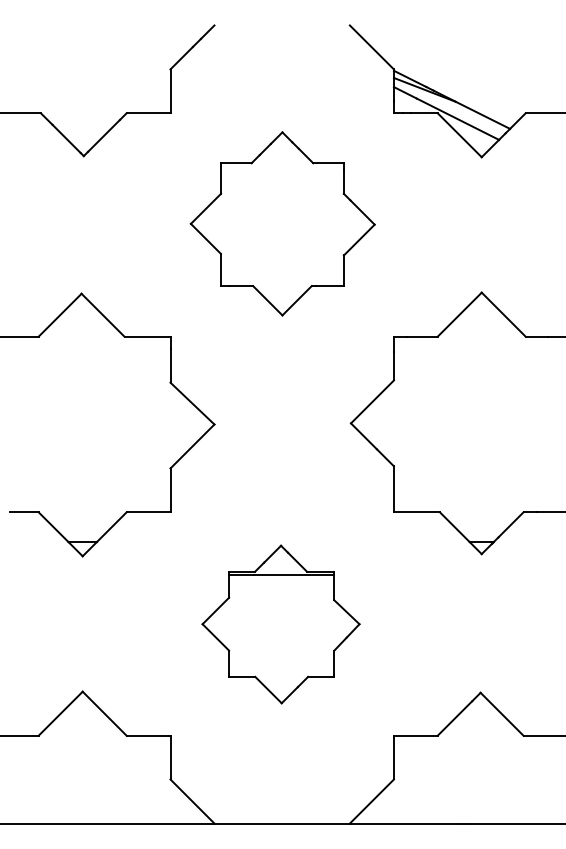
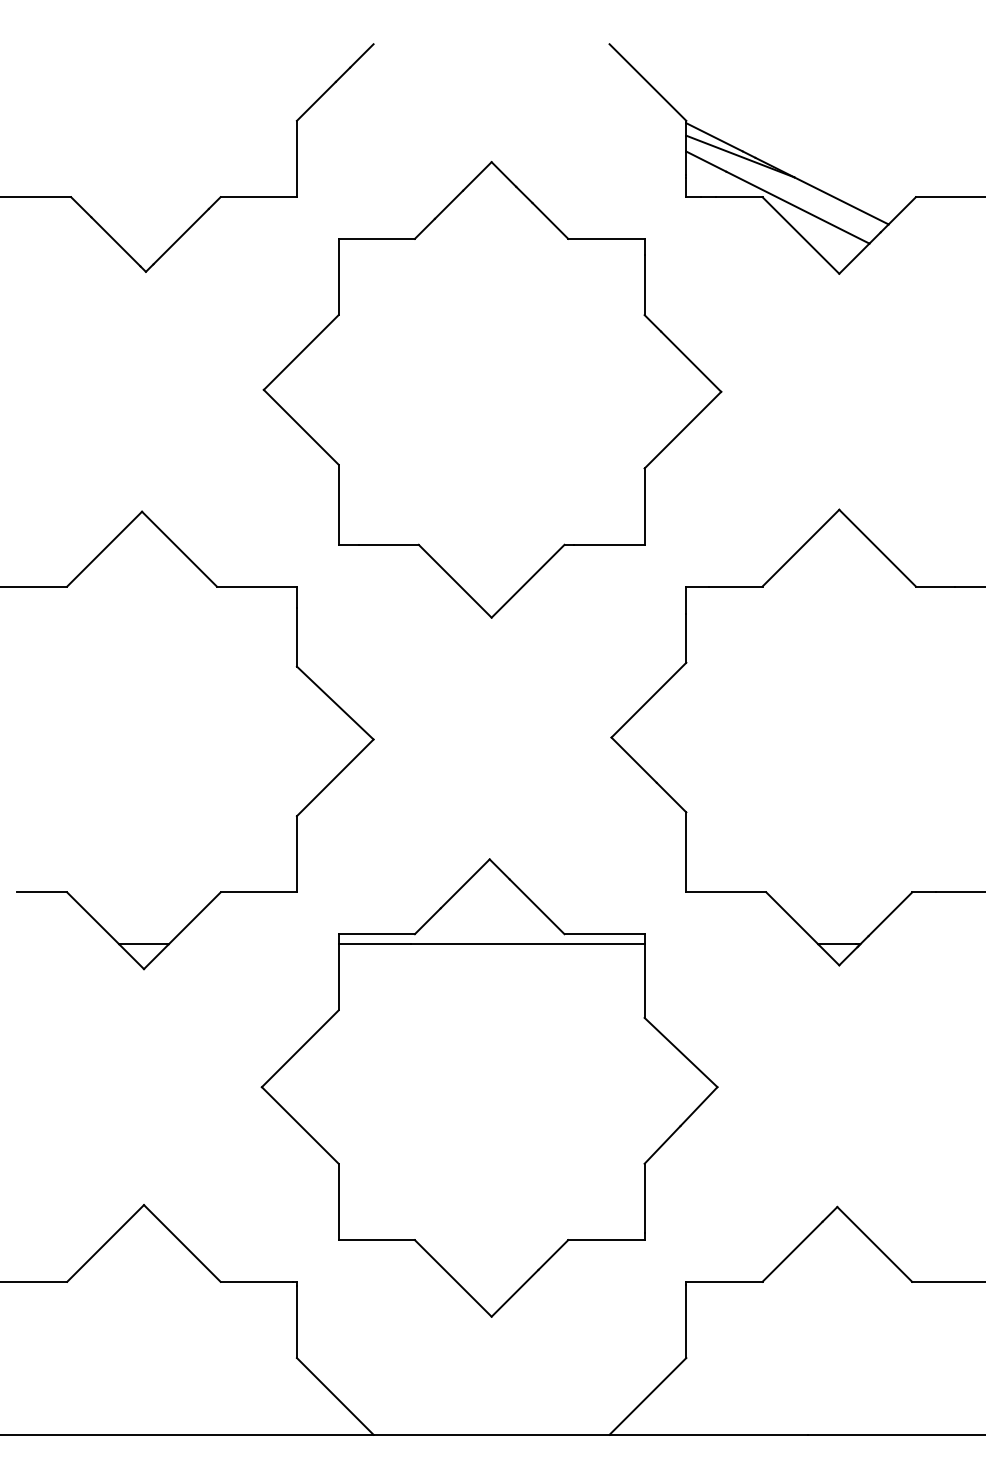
part: (282, 223) -> (492, 389), size x1.43
part: (280, 624) -> (488, 1087), size x1.67

